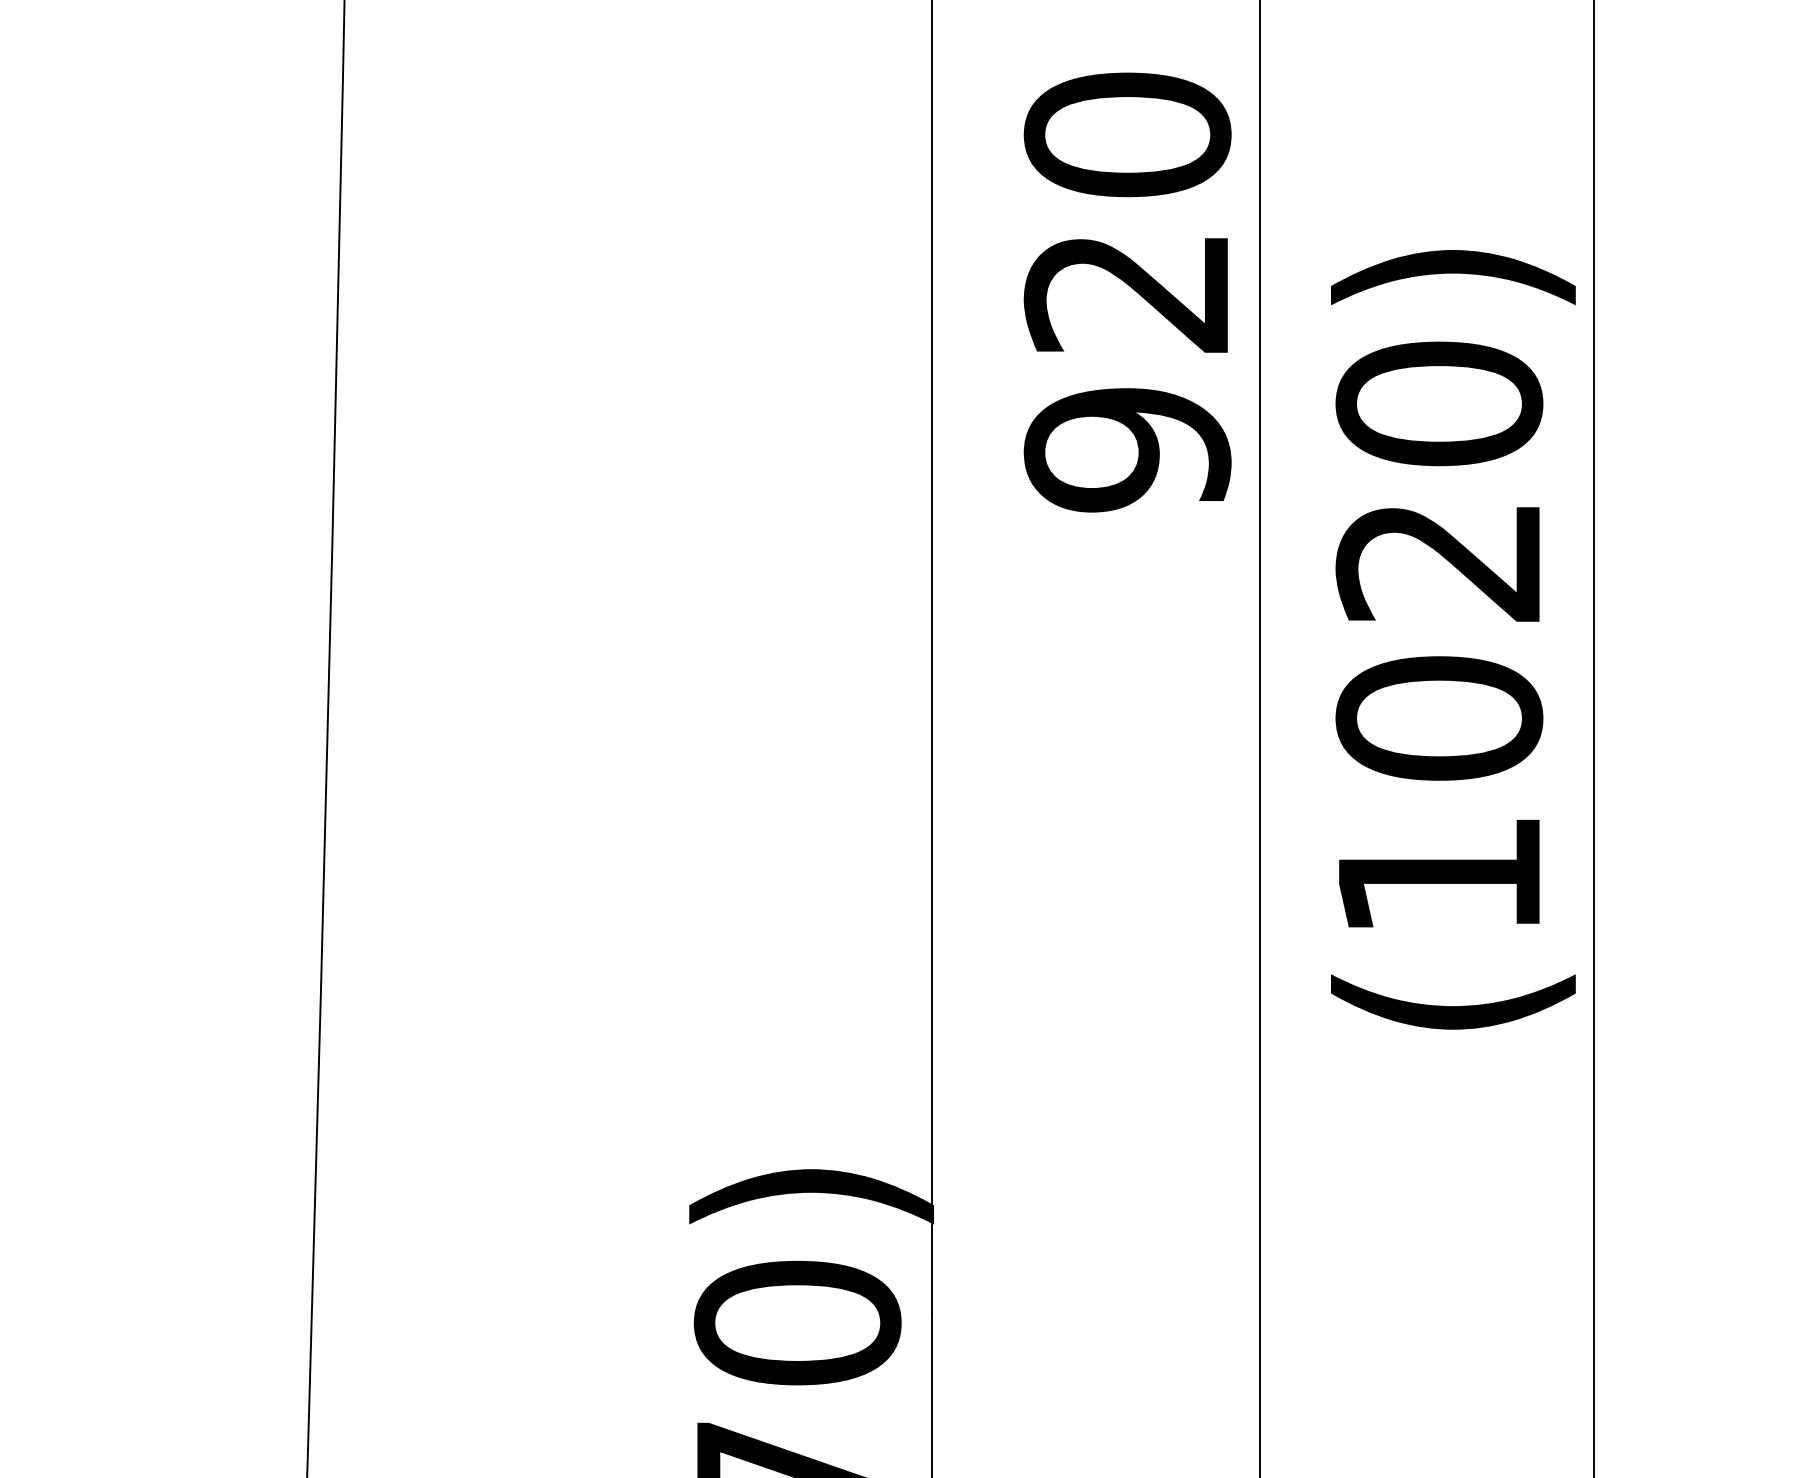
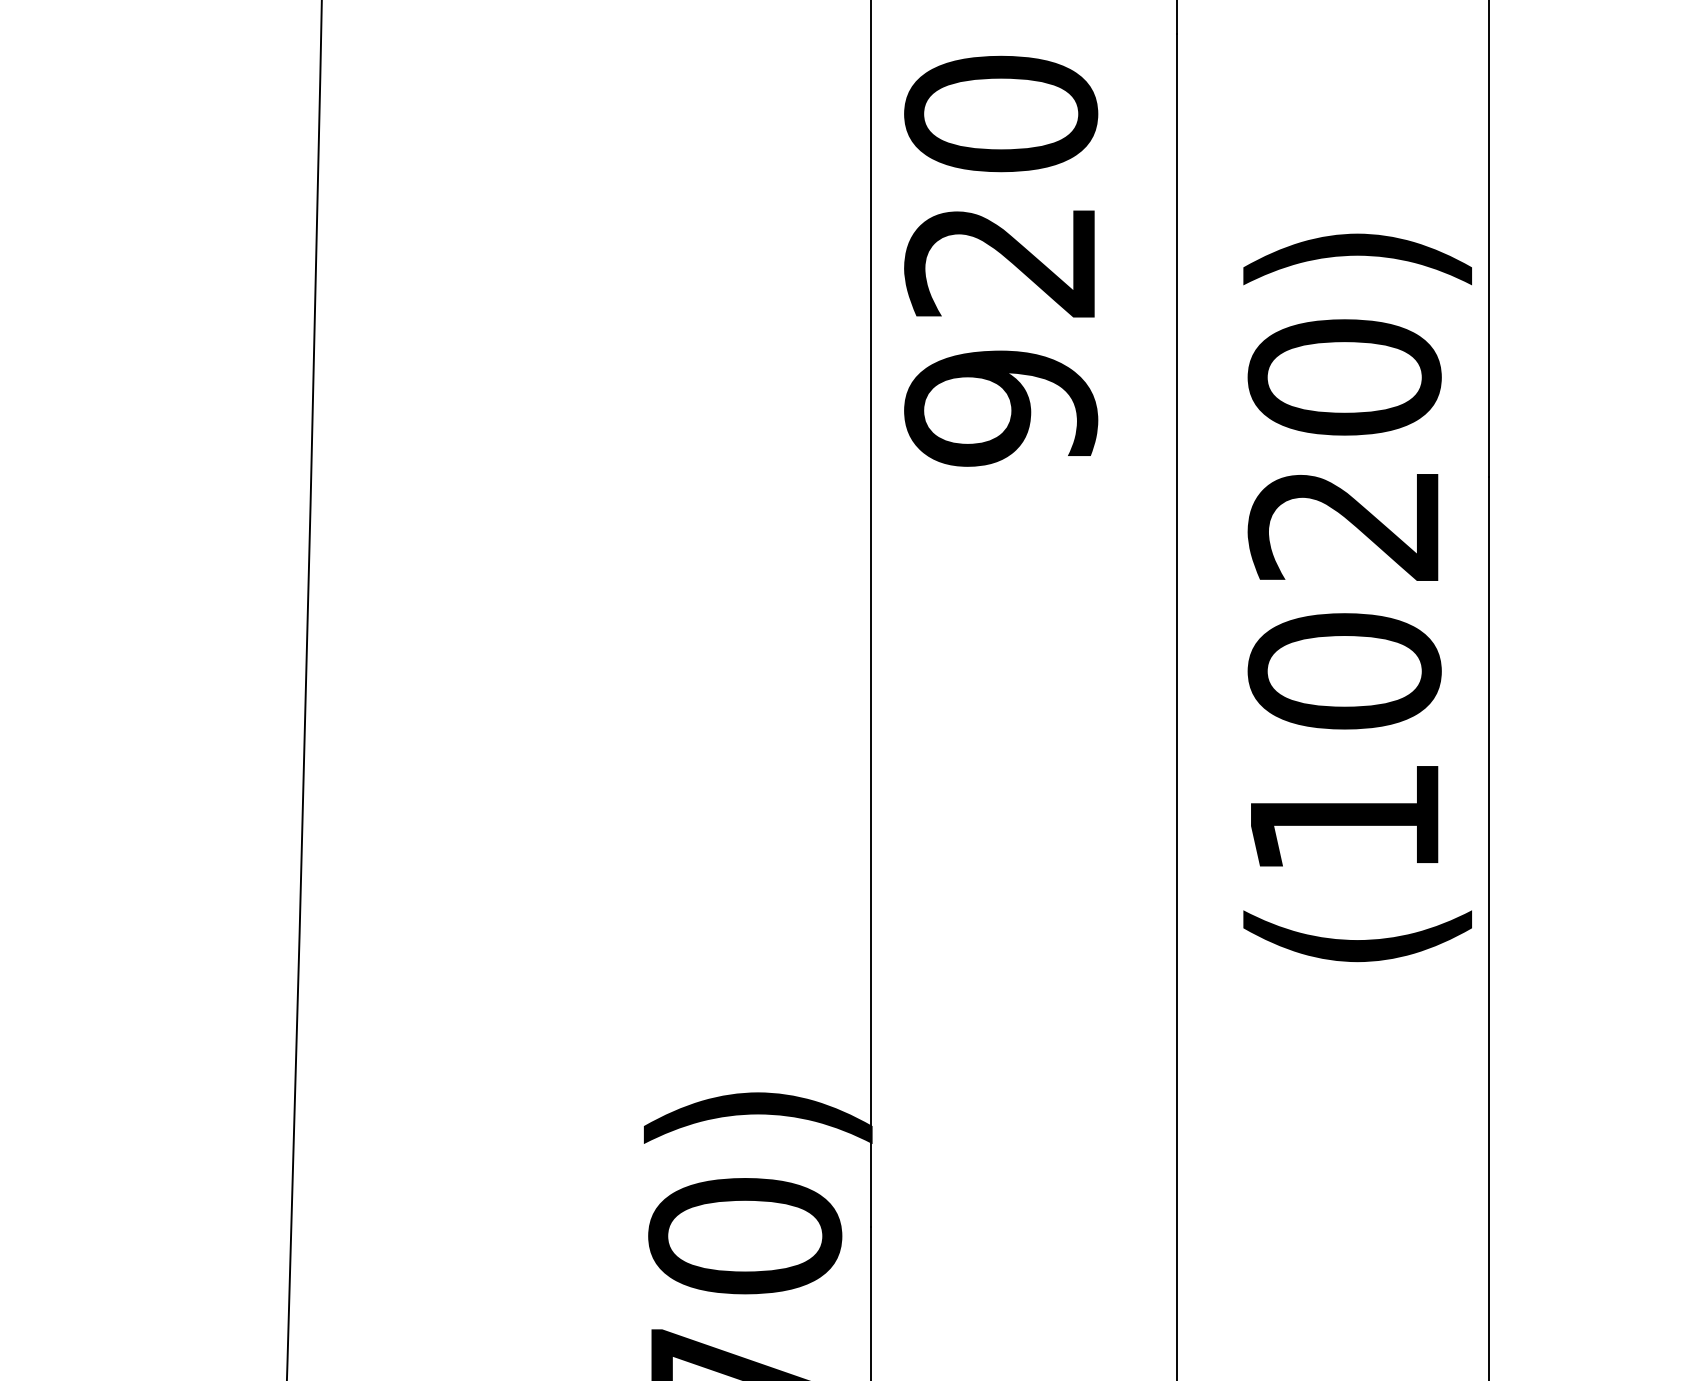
text: (1127, 292) -> (1000, 261), moved

